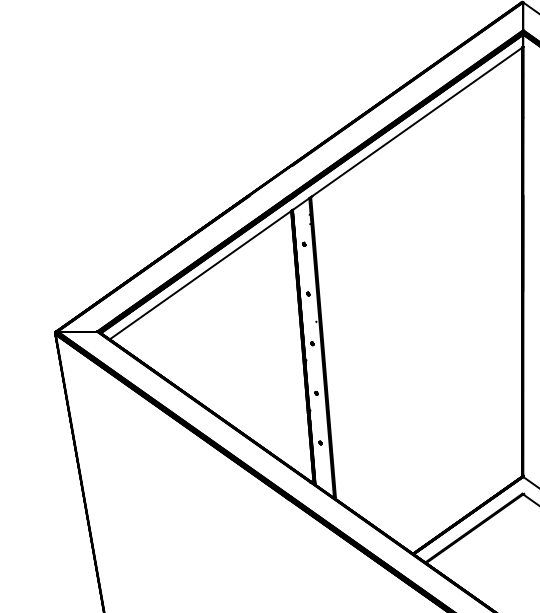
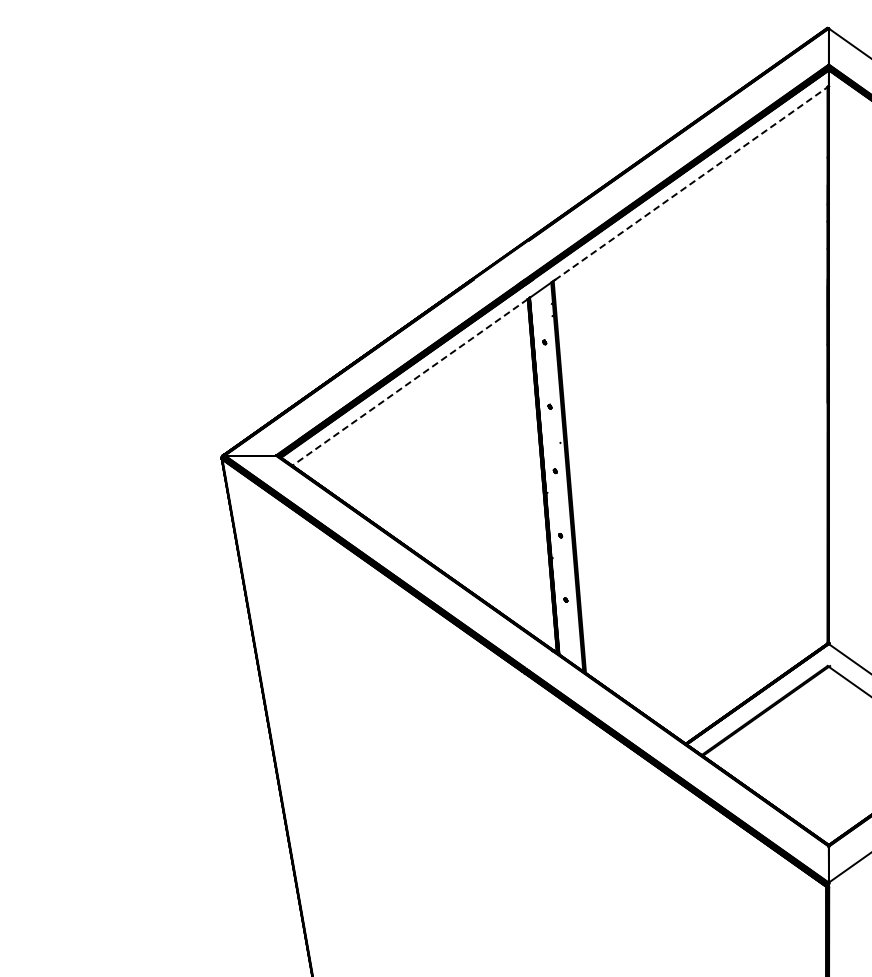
line: (417, 121) -> (691, 183), solid -> dashed
line: (200, 275) -> (409, 382), solid -> dashed

